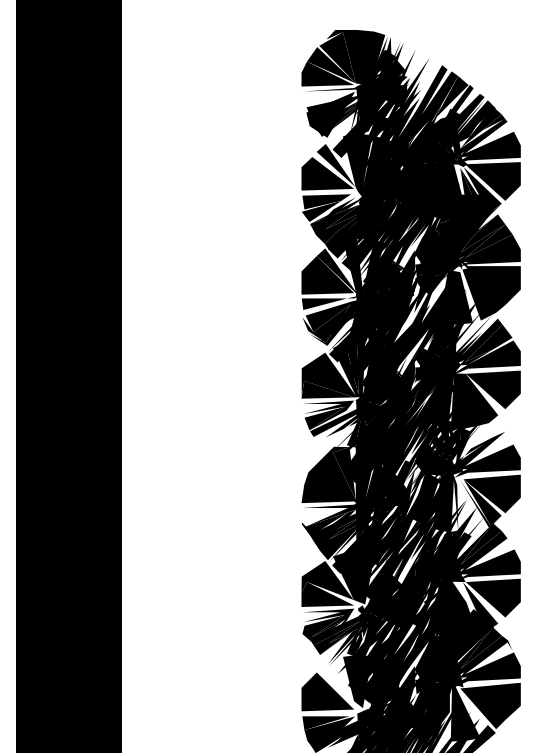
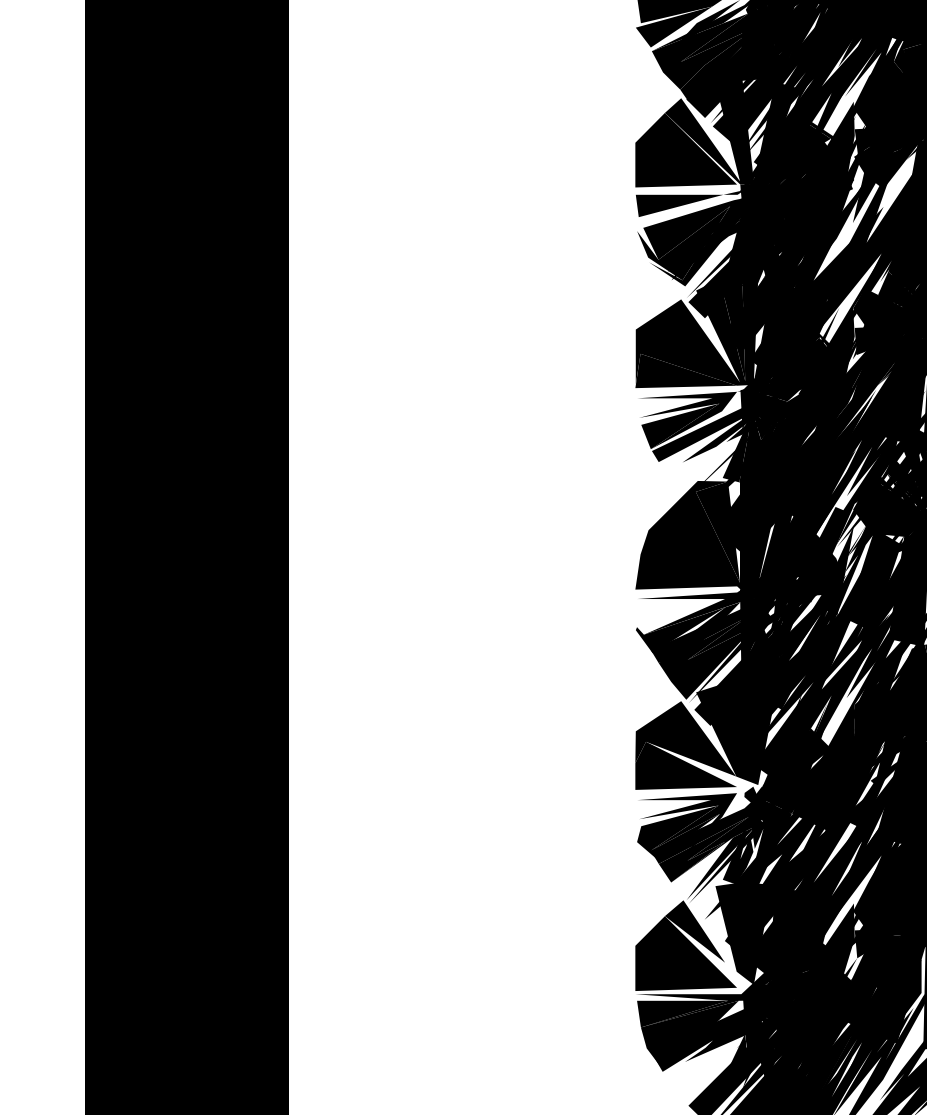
fill: (332, 680) -> (695, 931), added
fill: (354, 704) -> (737, 977), added

